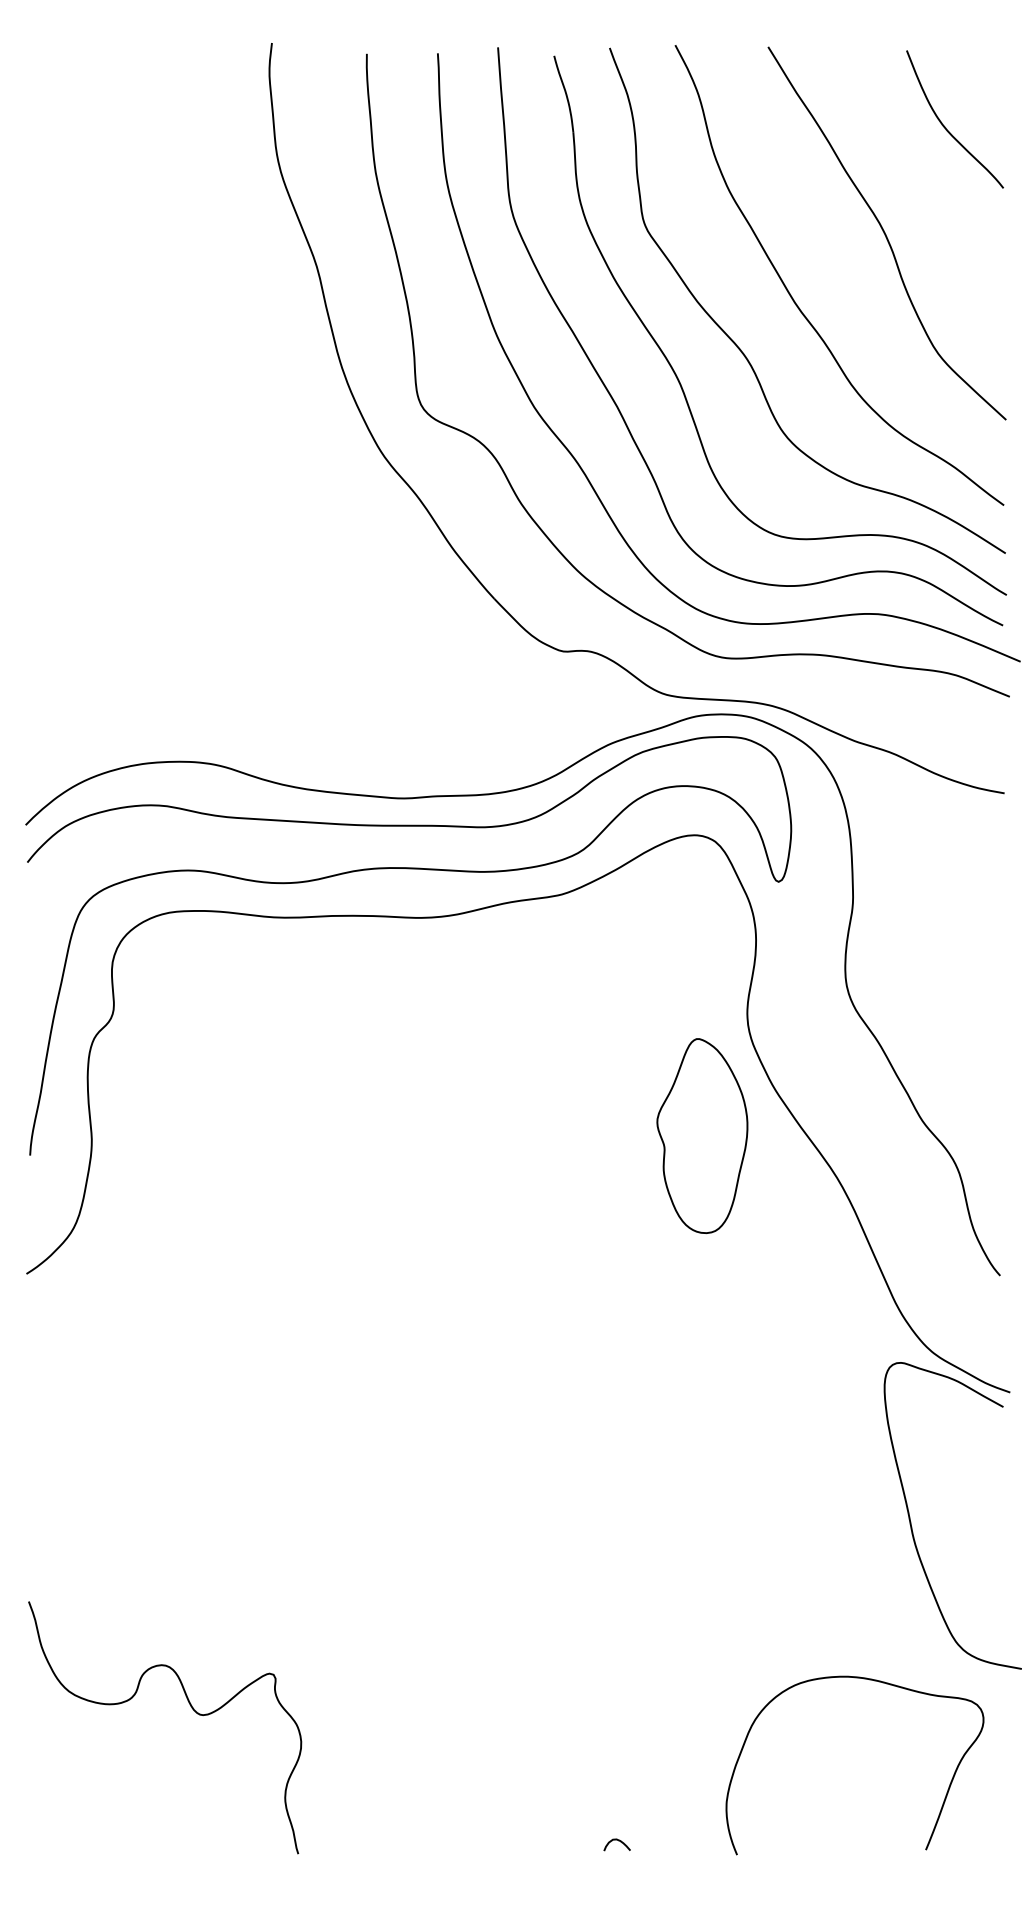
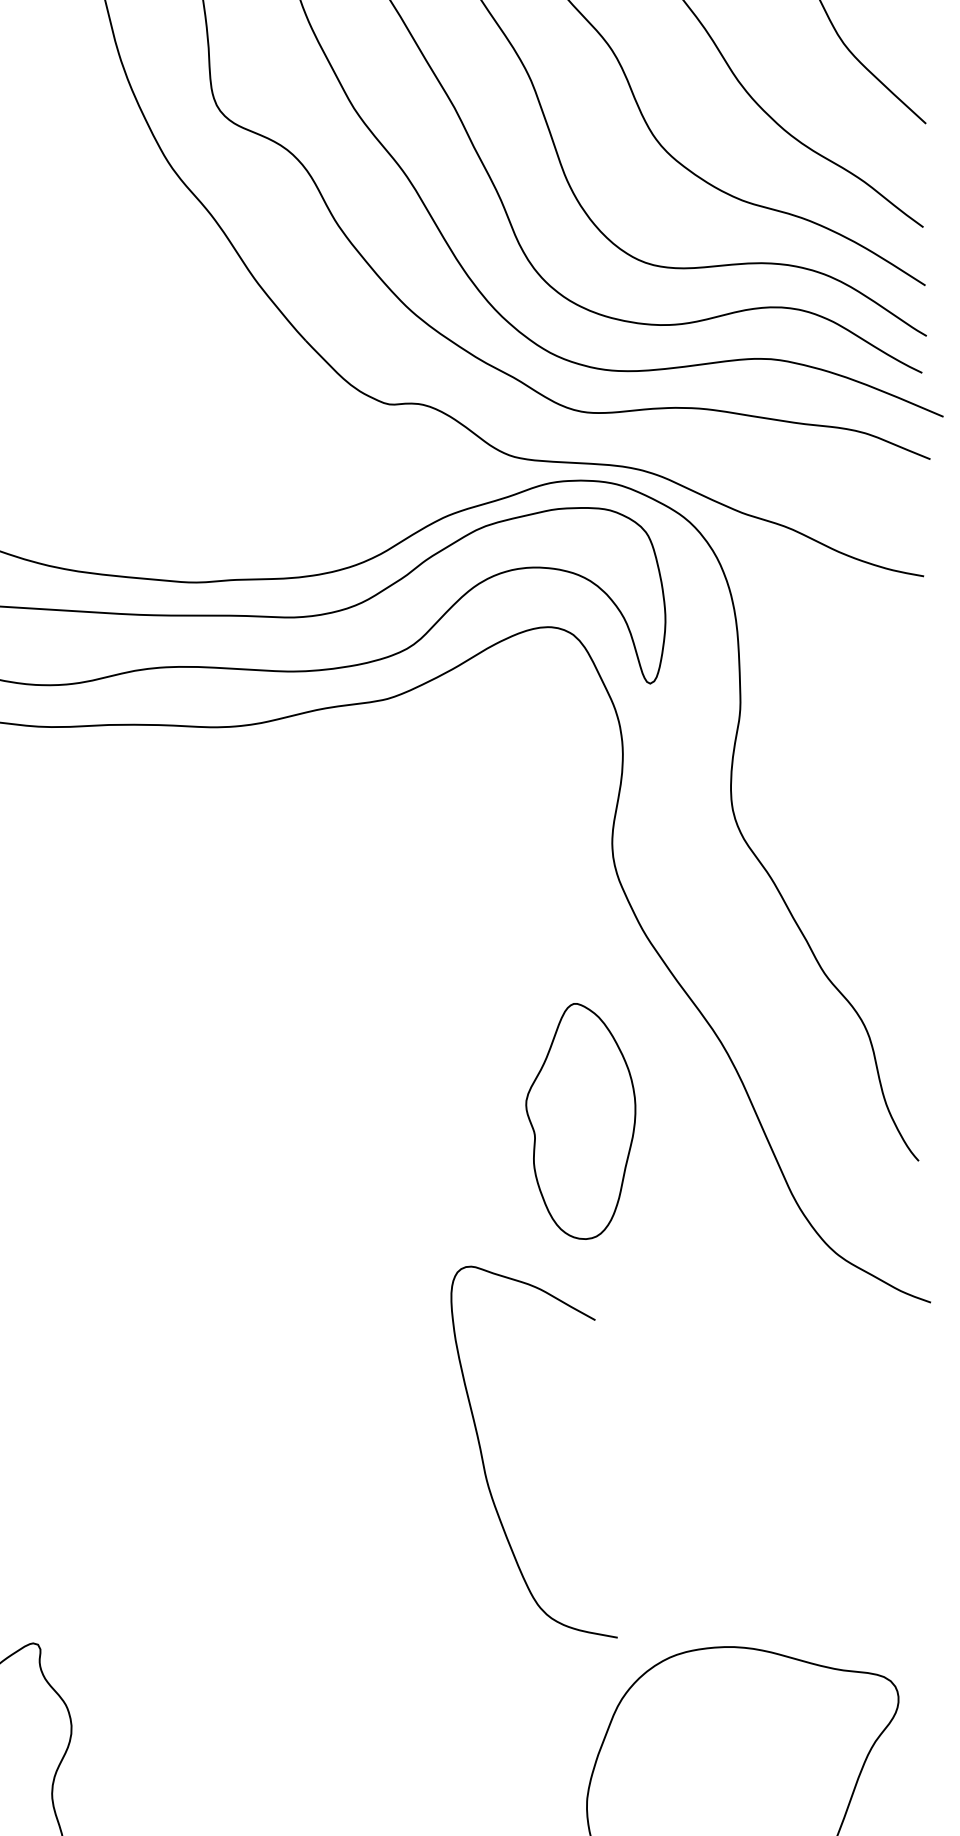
part: (702, 1135) -> (580, 1120), moved
curve: (911, 1521) -> (483, 1458), moved

